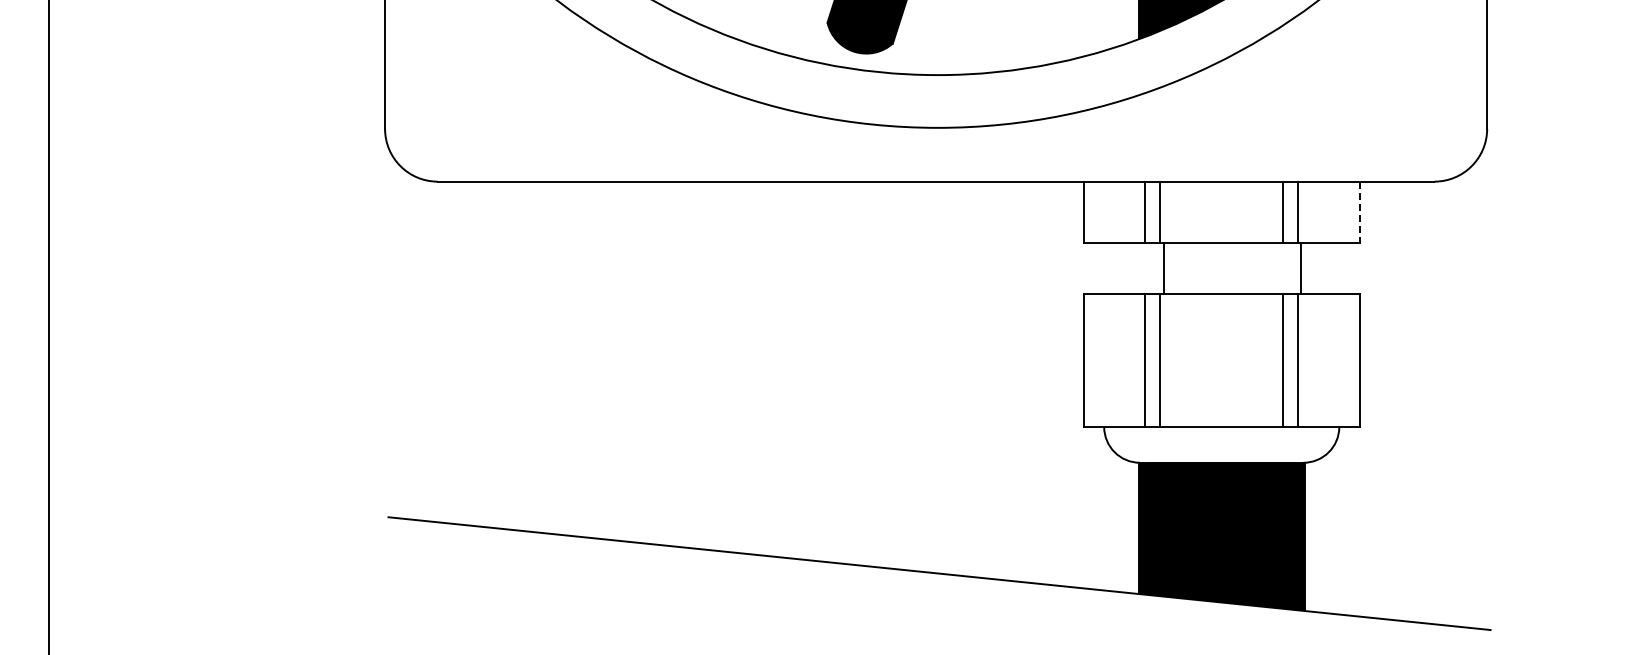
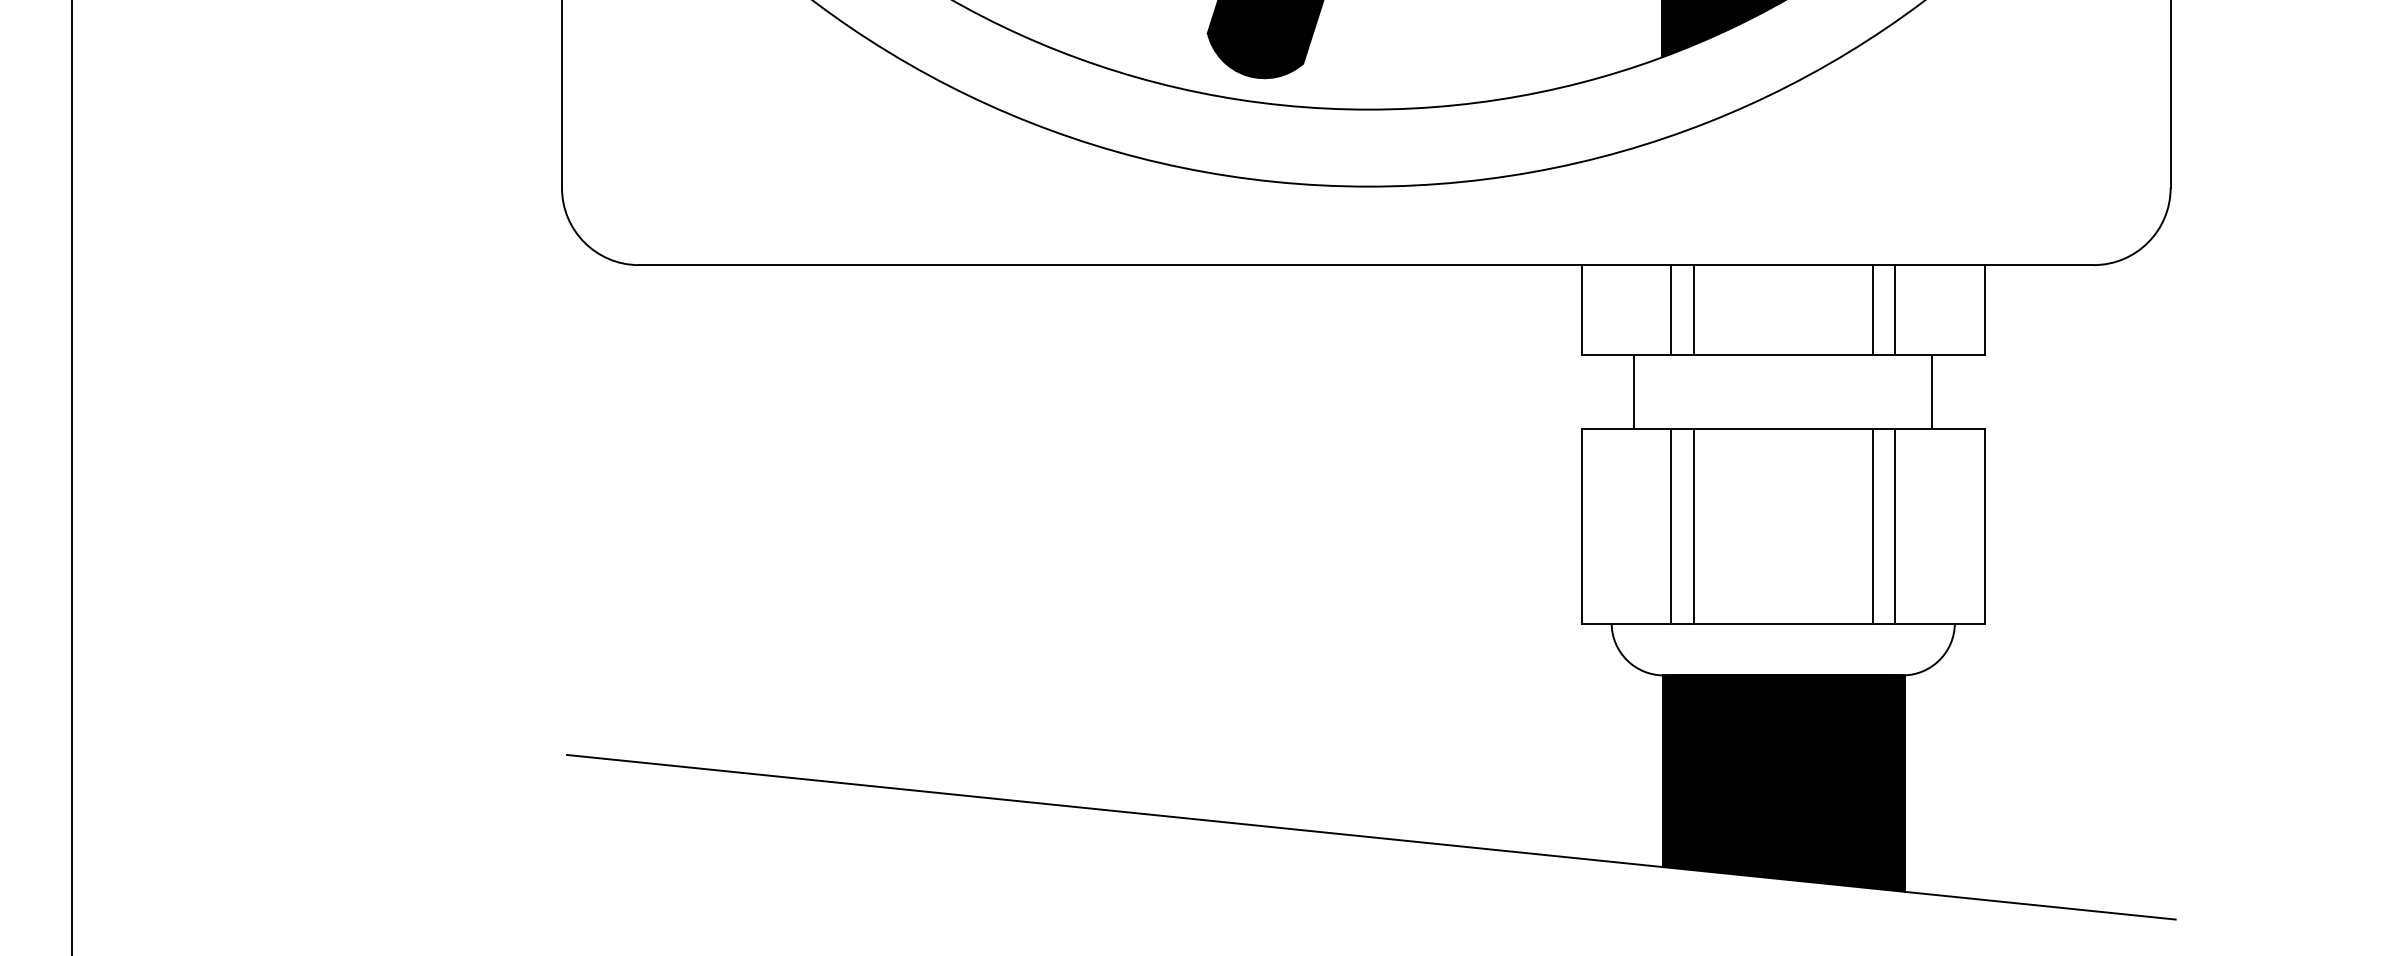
line: (1359, 212) -> (1984, 310), dashed -> solid
line: (1163, 268) -> (1634, 391), moved
line: (1300, 268) -> (1931, 391), moved

